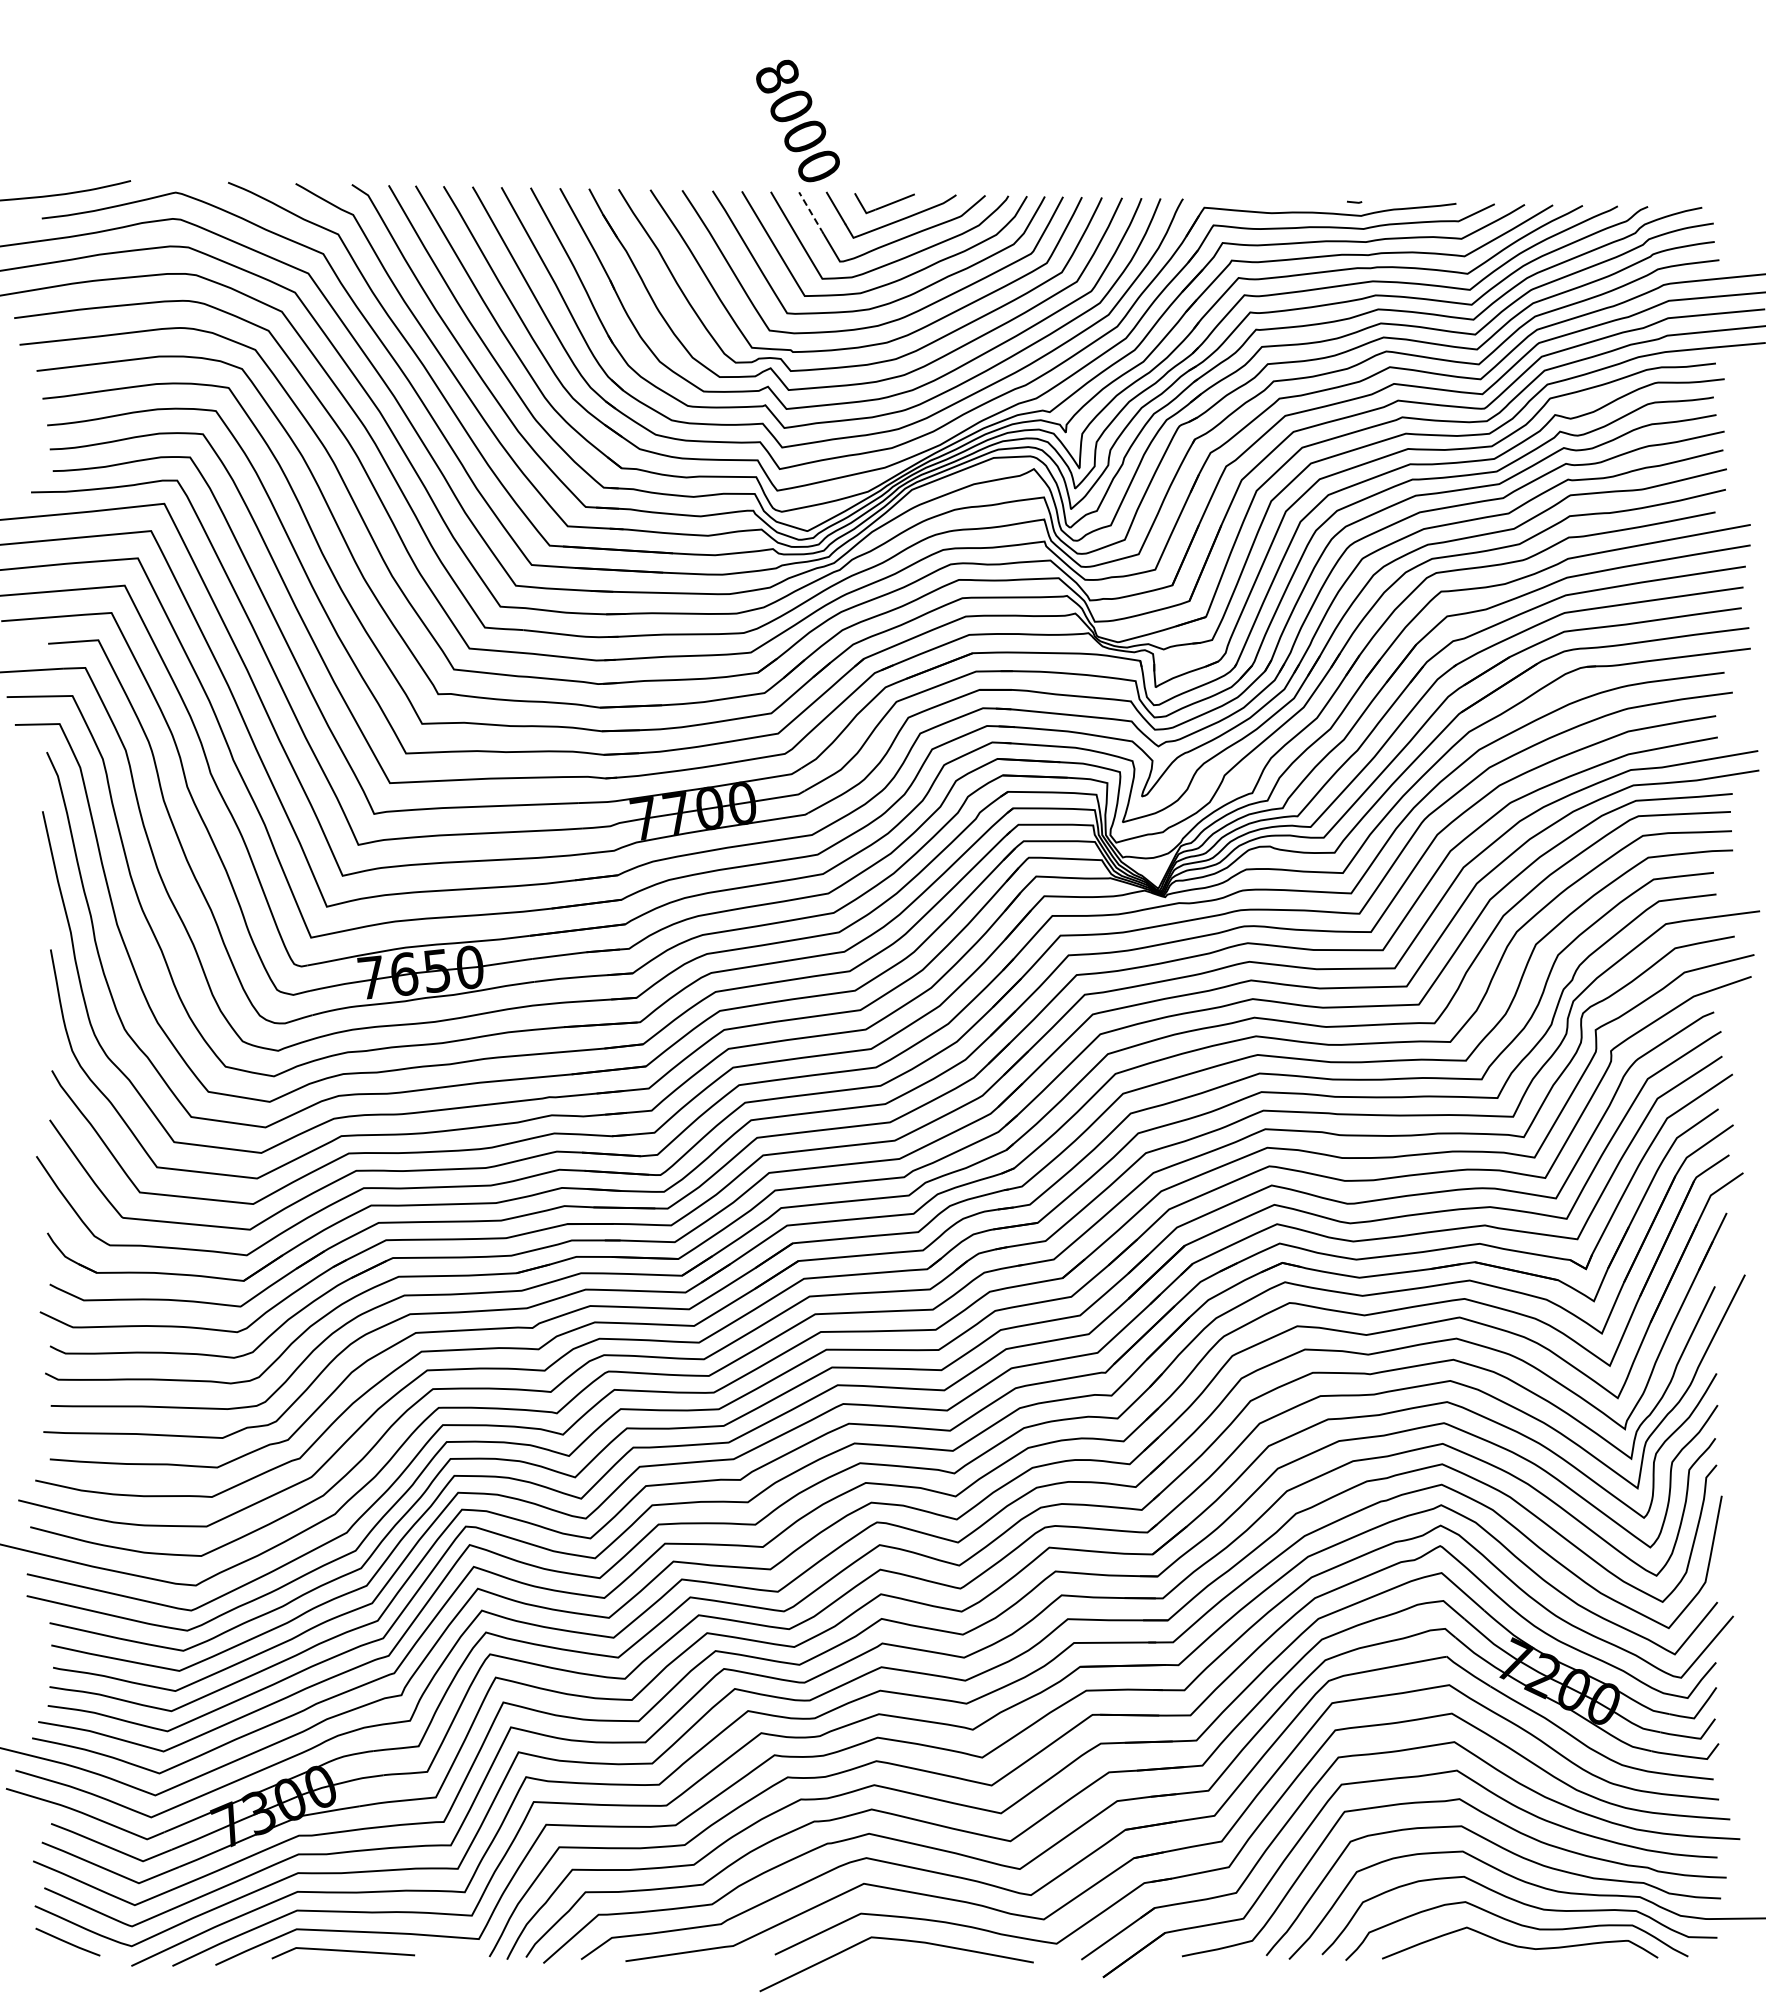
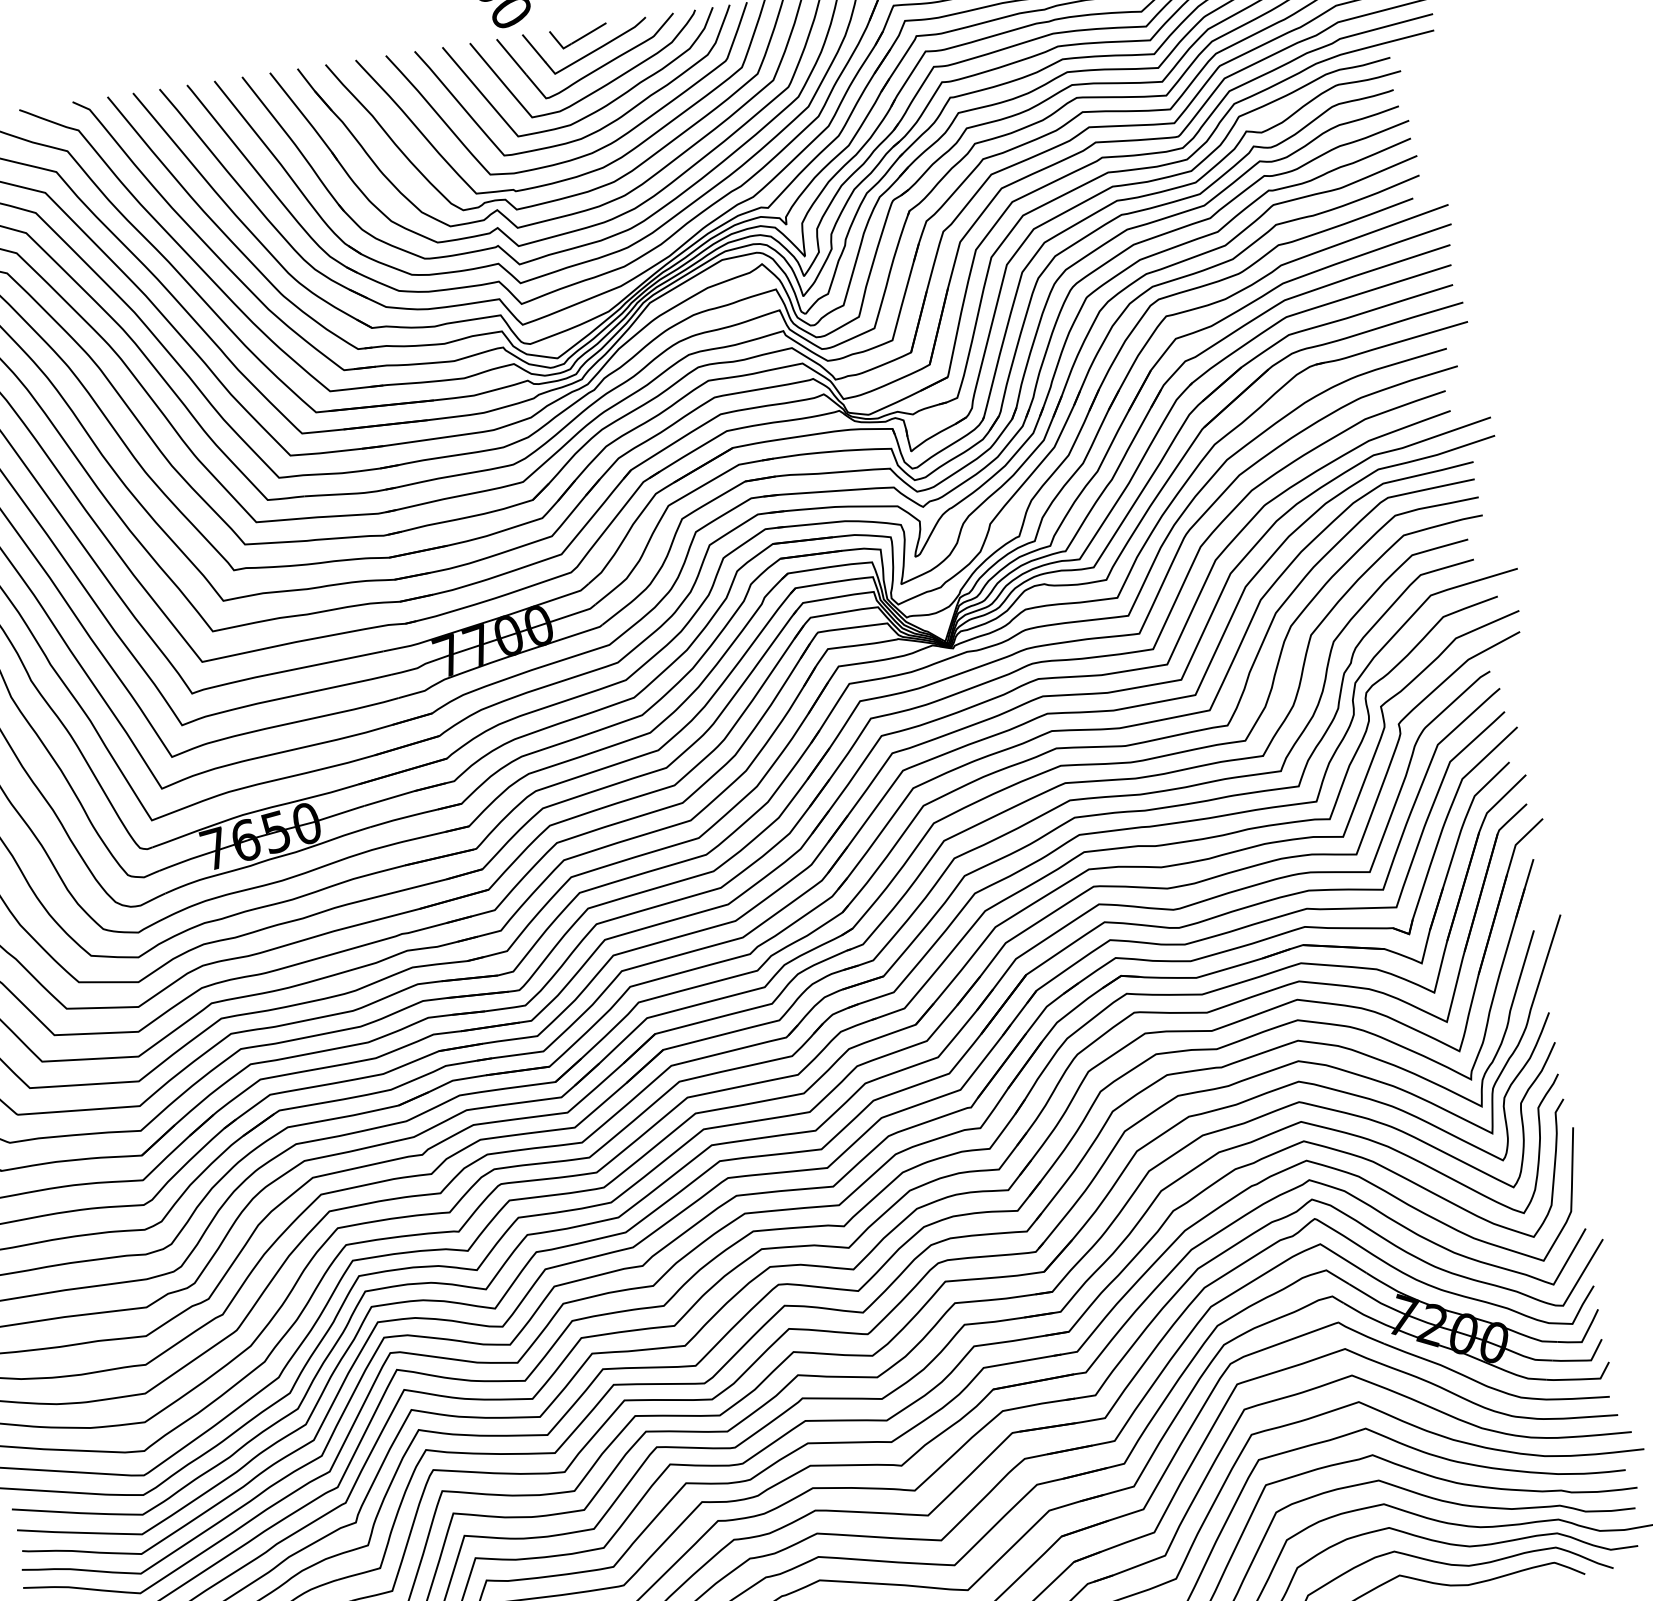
line: (811, 213) -> (511, 57), dashed -> solid

